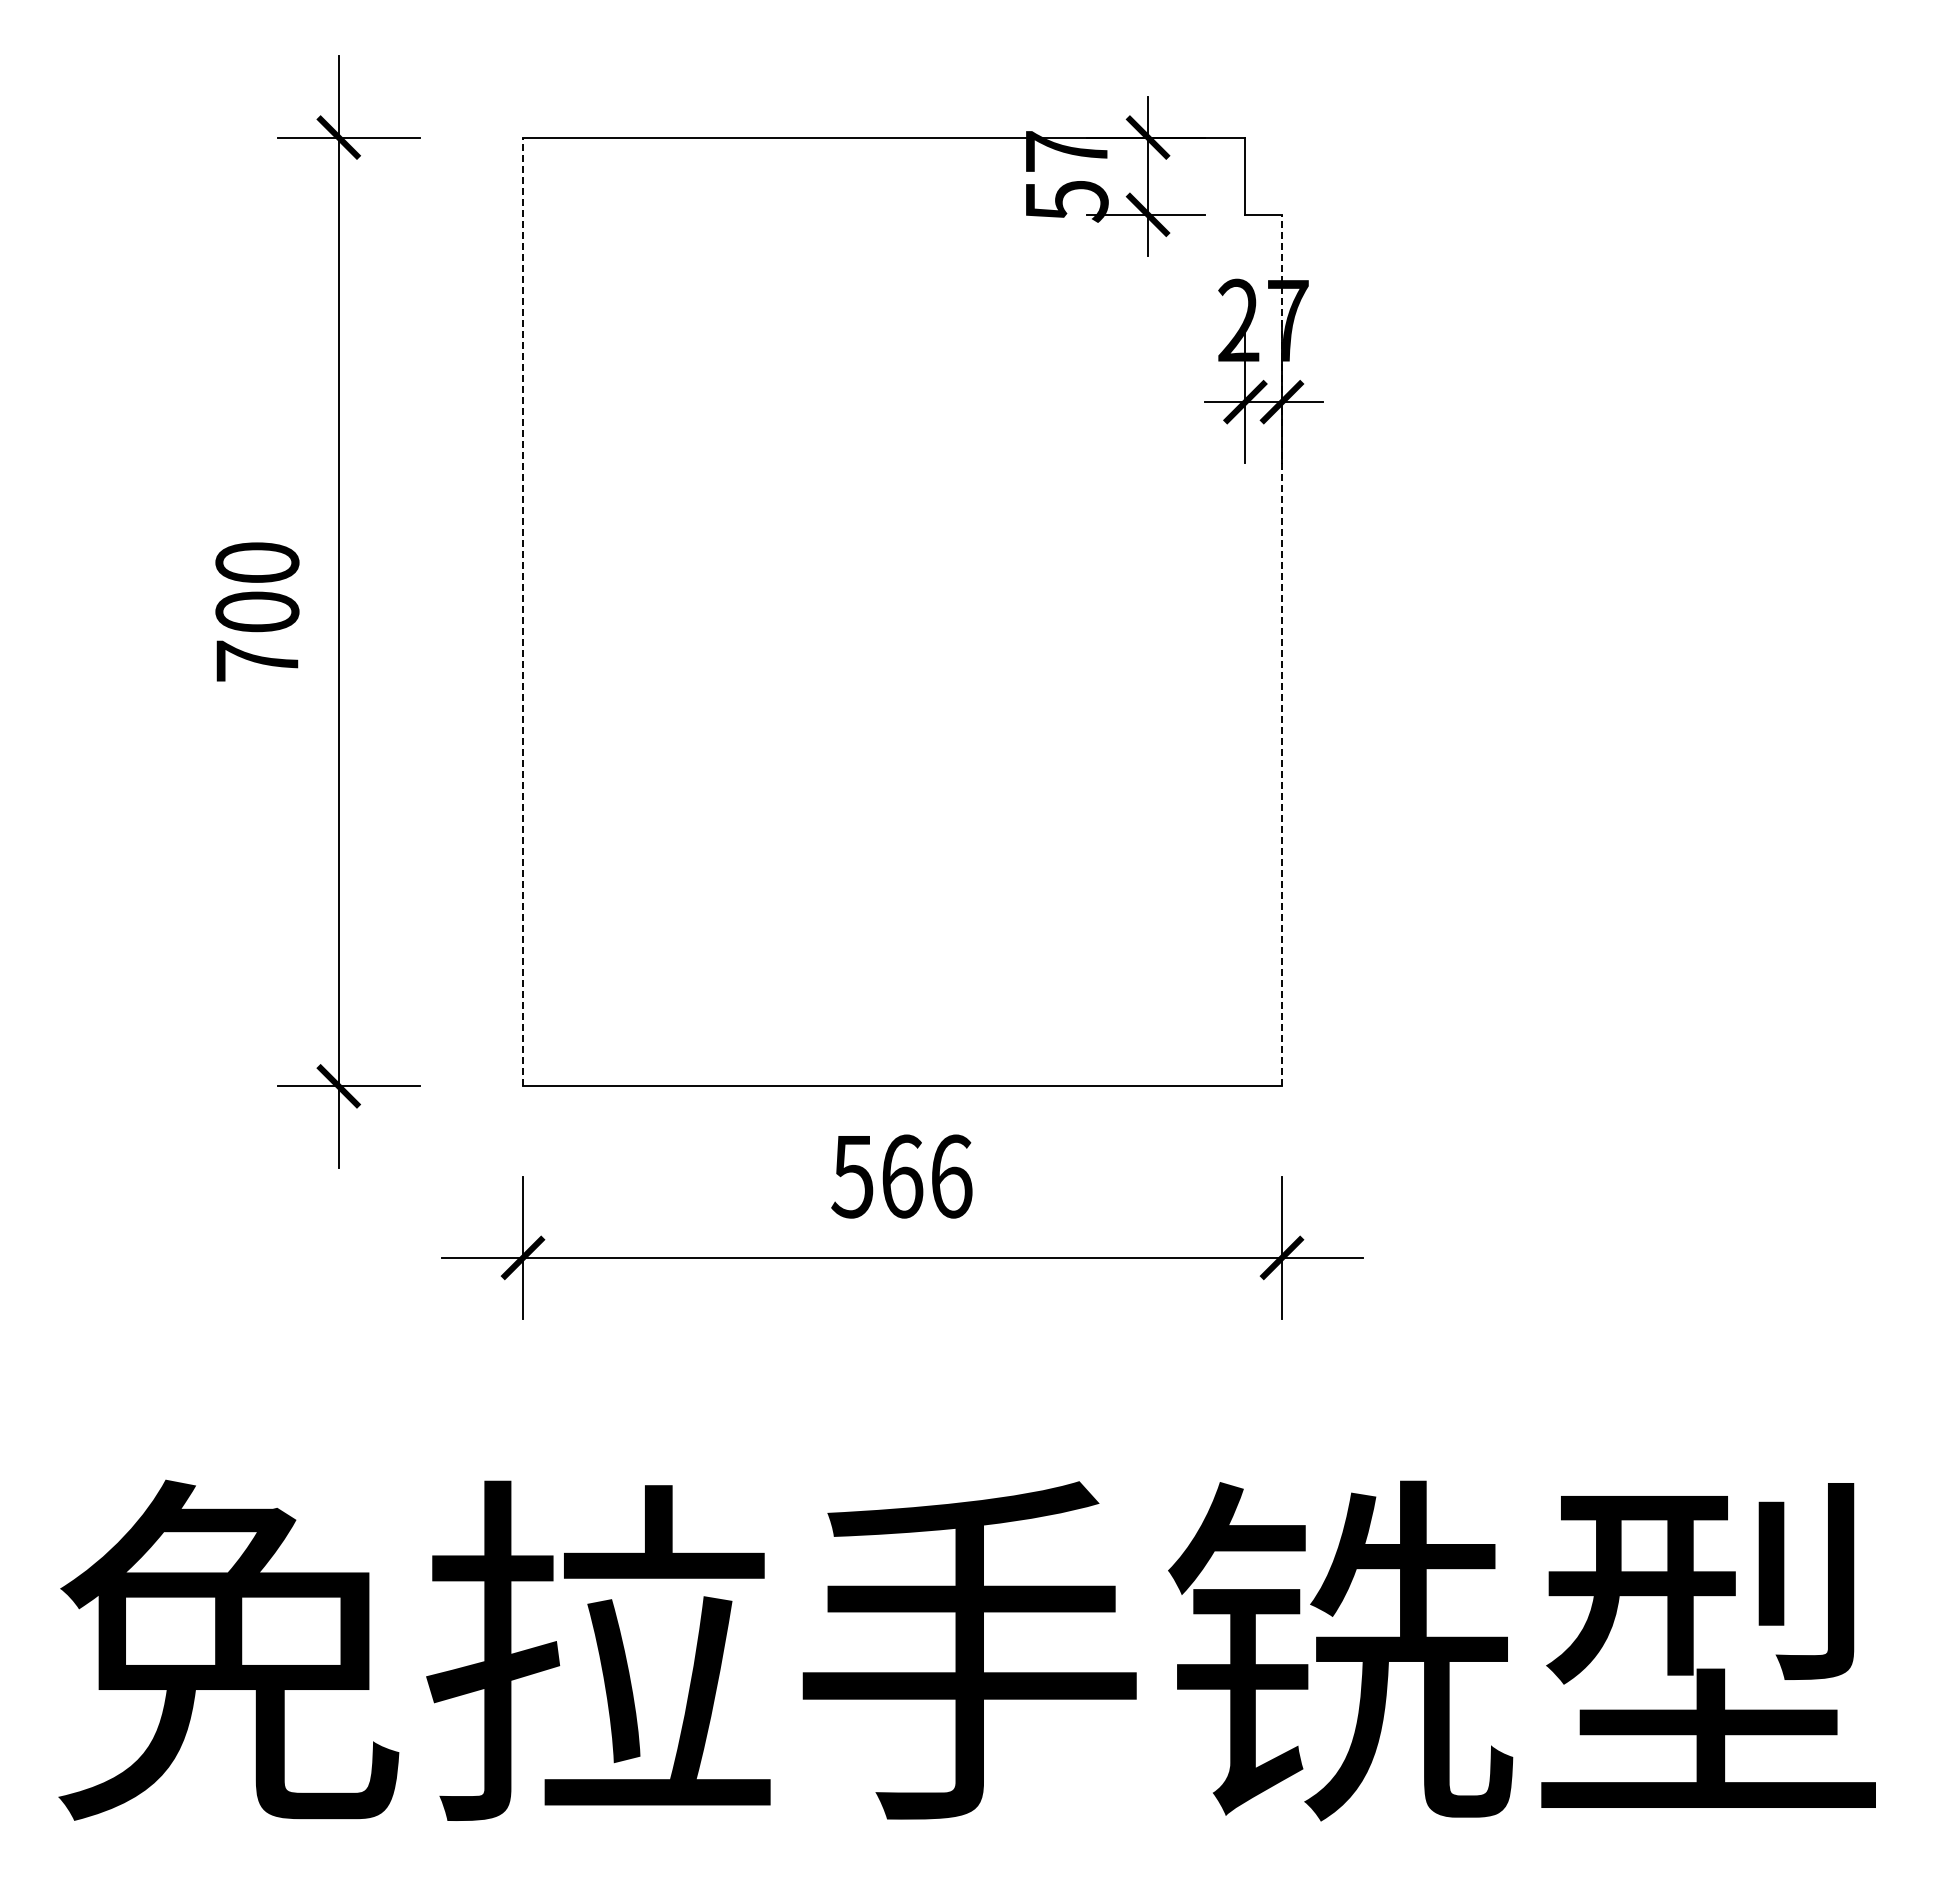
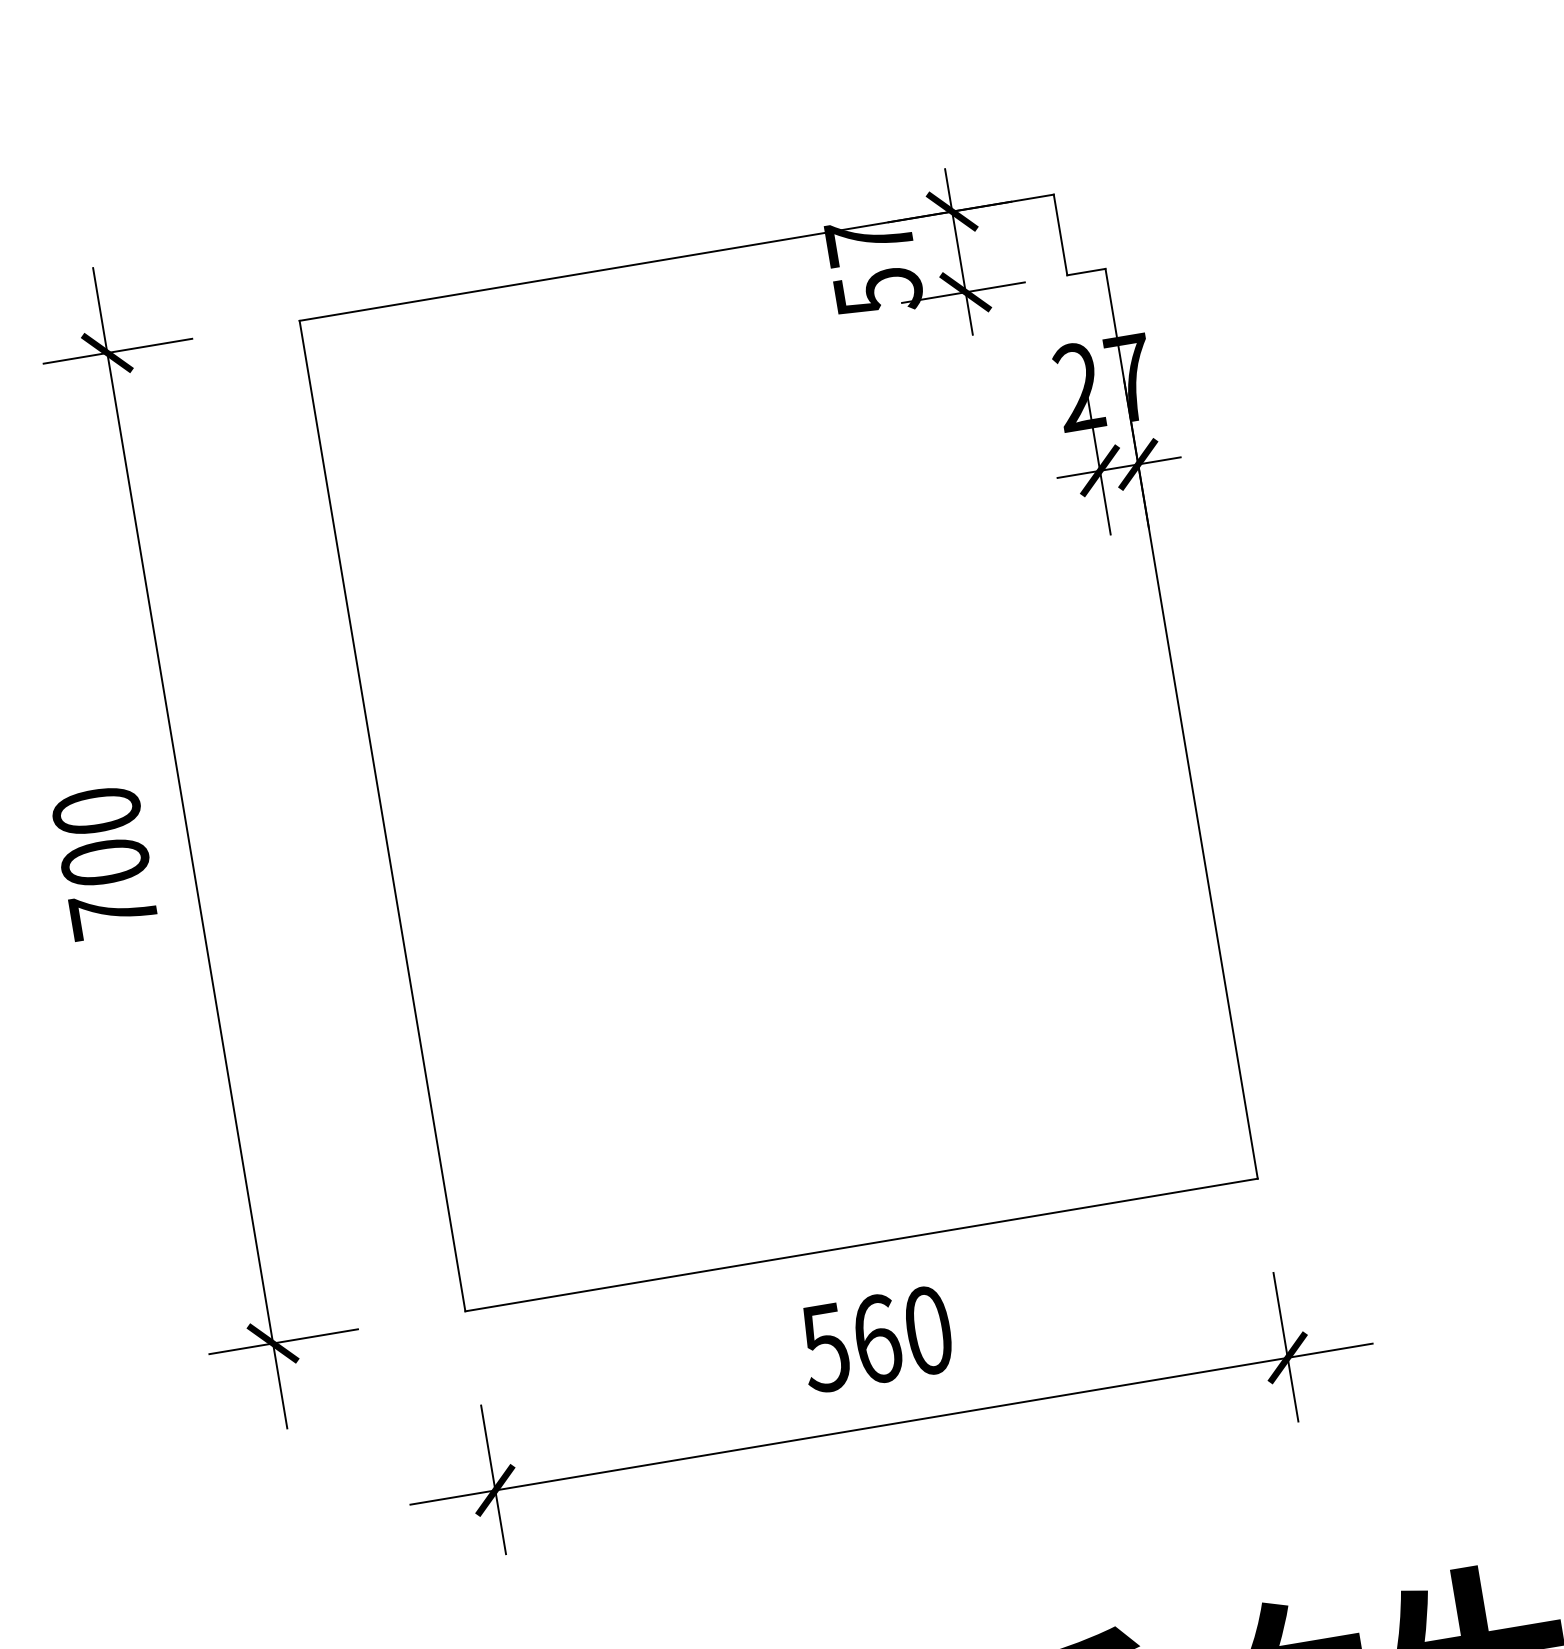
line: (523, 611) -> (382, 815), dashed -> solid
line: (1282, 650) -> (1182, 723), dashed -> solid
text: (951, 1176) -> (928, 1330), 566 -> 560

